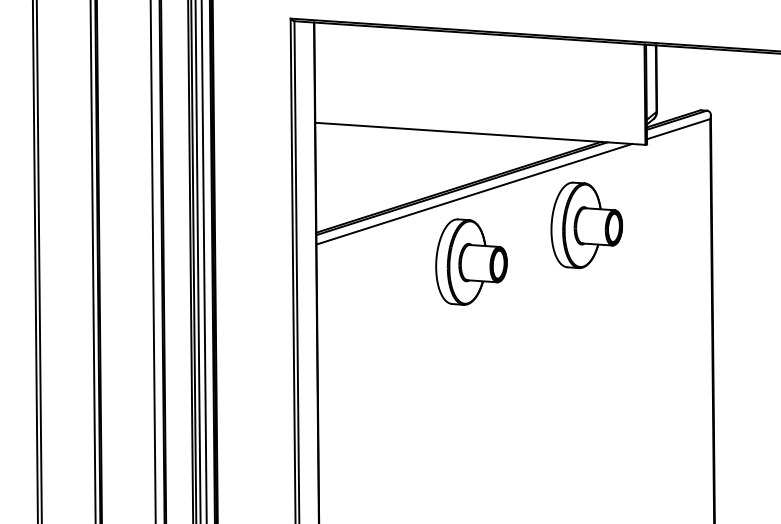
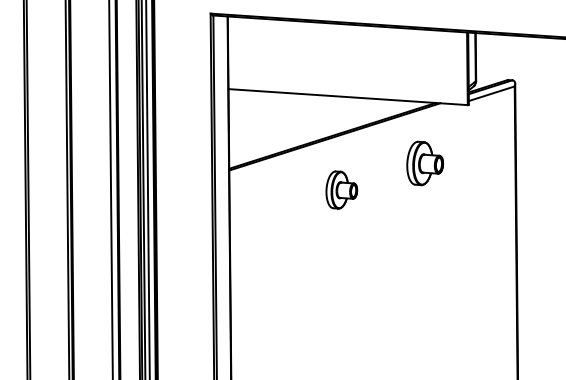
line: (473, 193) -> (343, 140), removed
part: (585, 225) -> (424, 163), size x0.7
part: (471, 261) -> (341, 189), size x0.6

